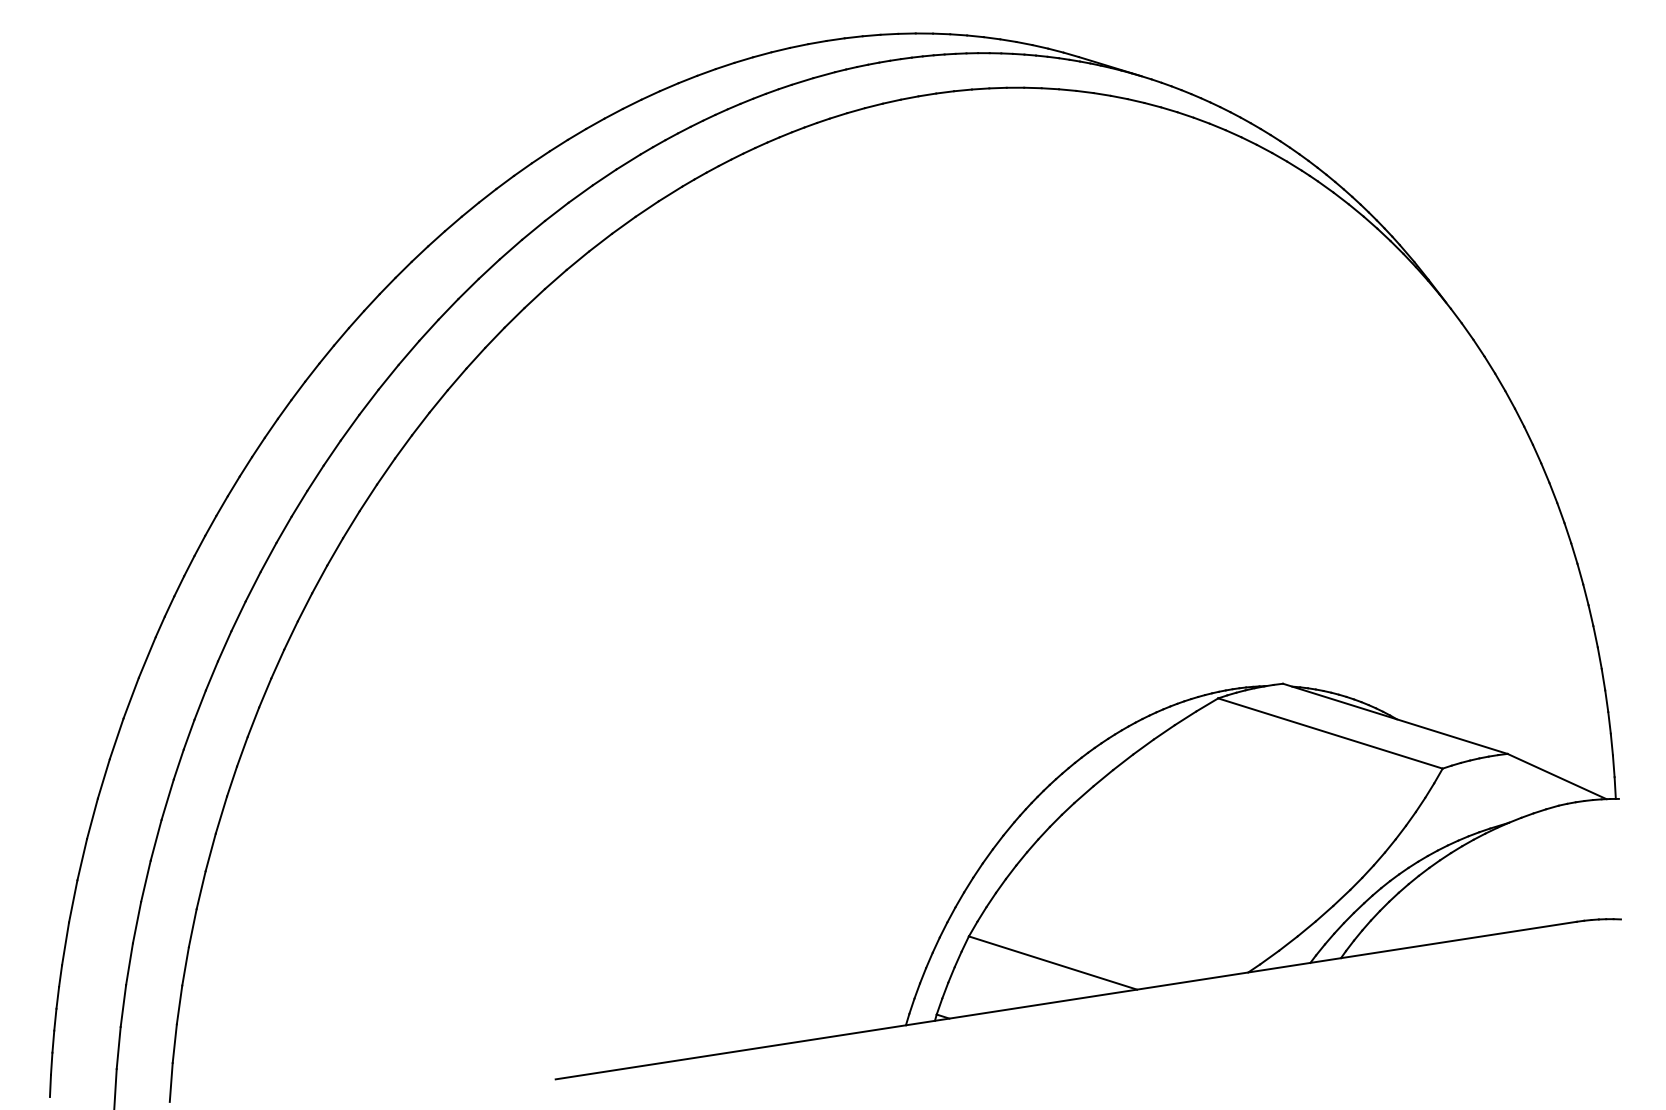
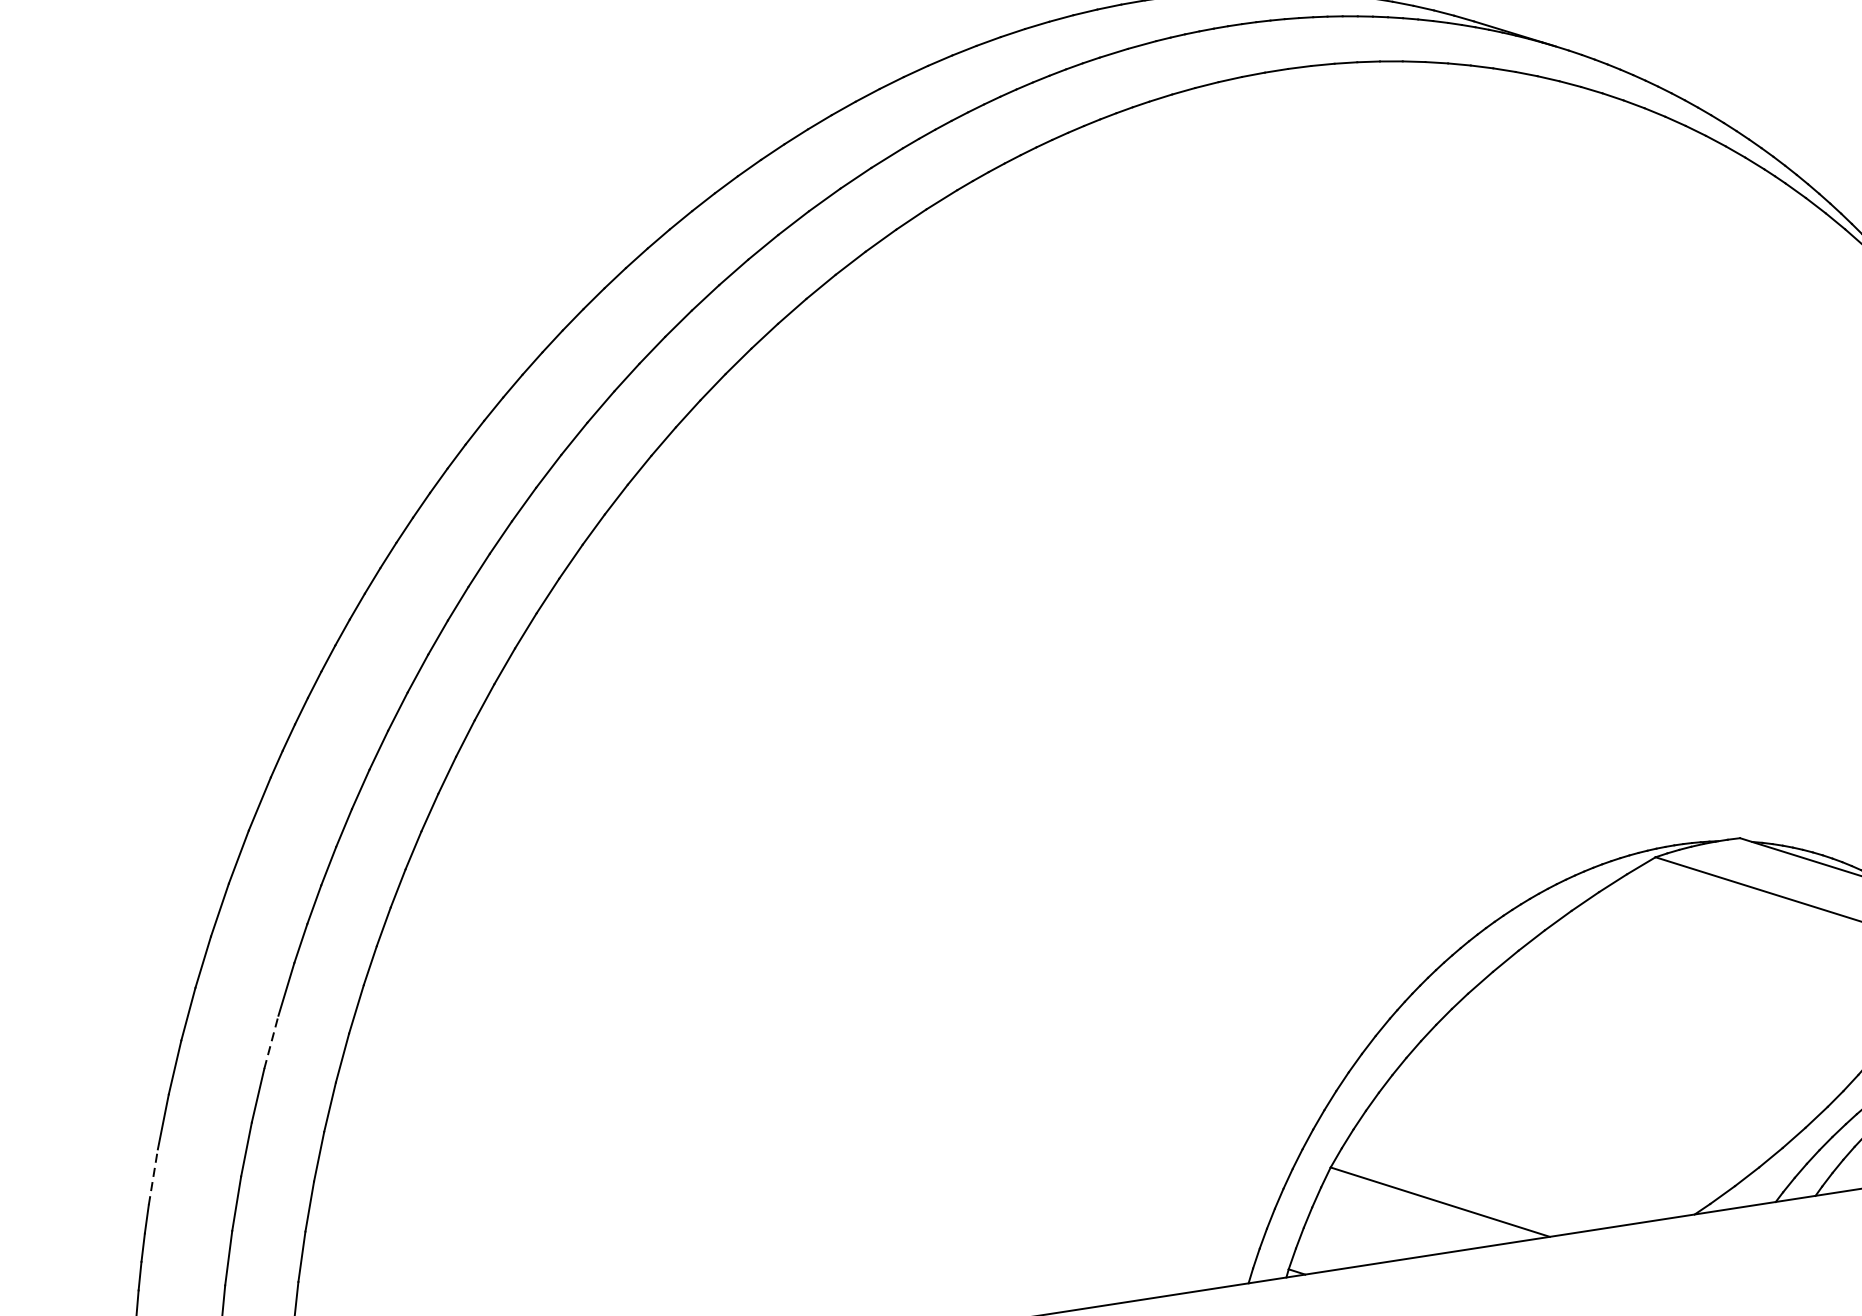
line: (156, 839) -> (271, 1041), solid -> dashed
line: (65, 943) -> (153, 1176), solid -> dashed

